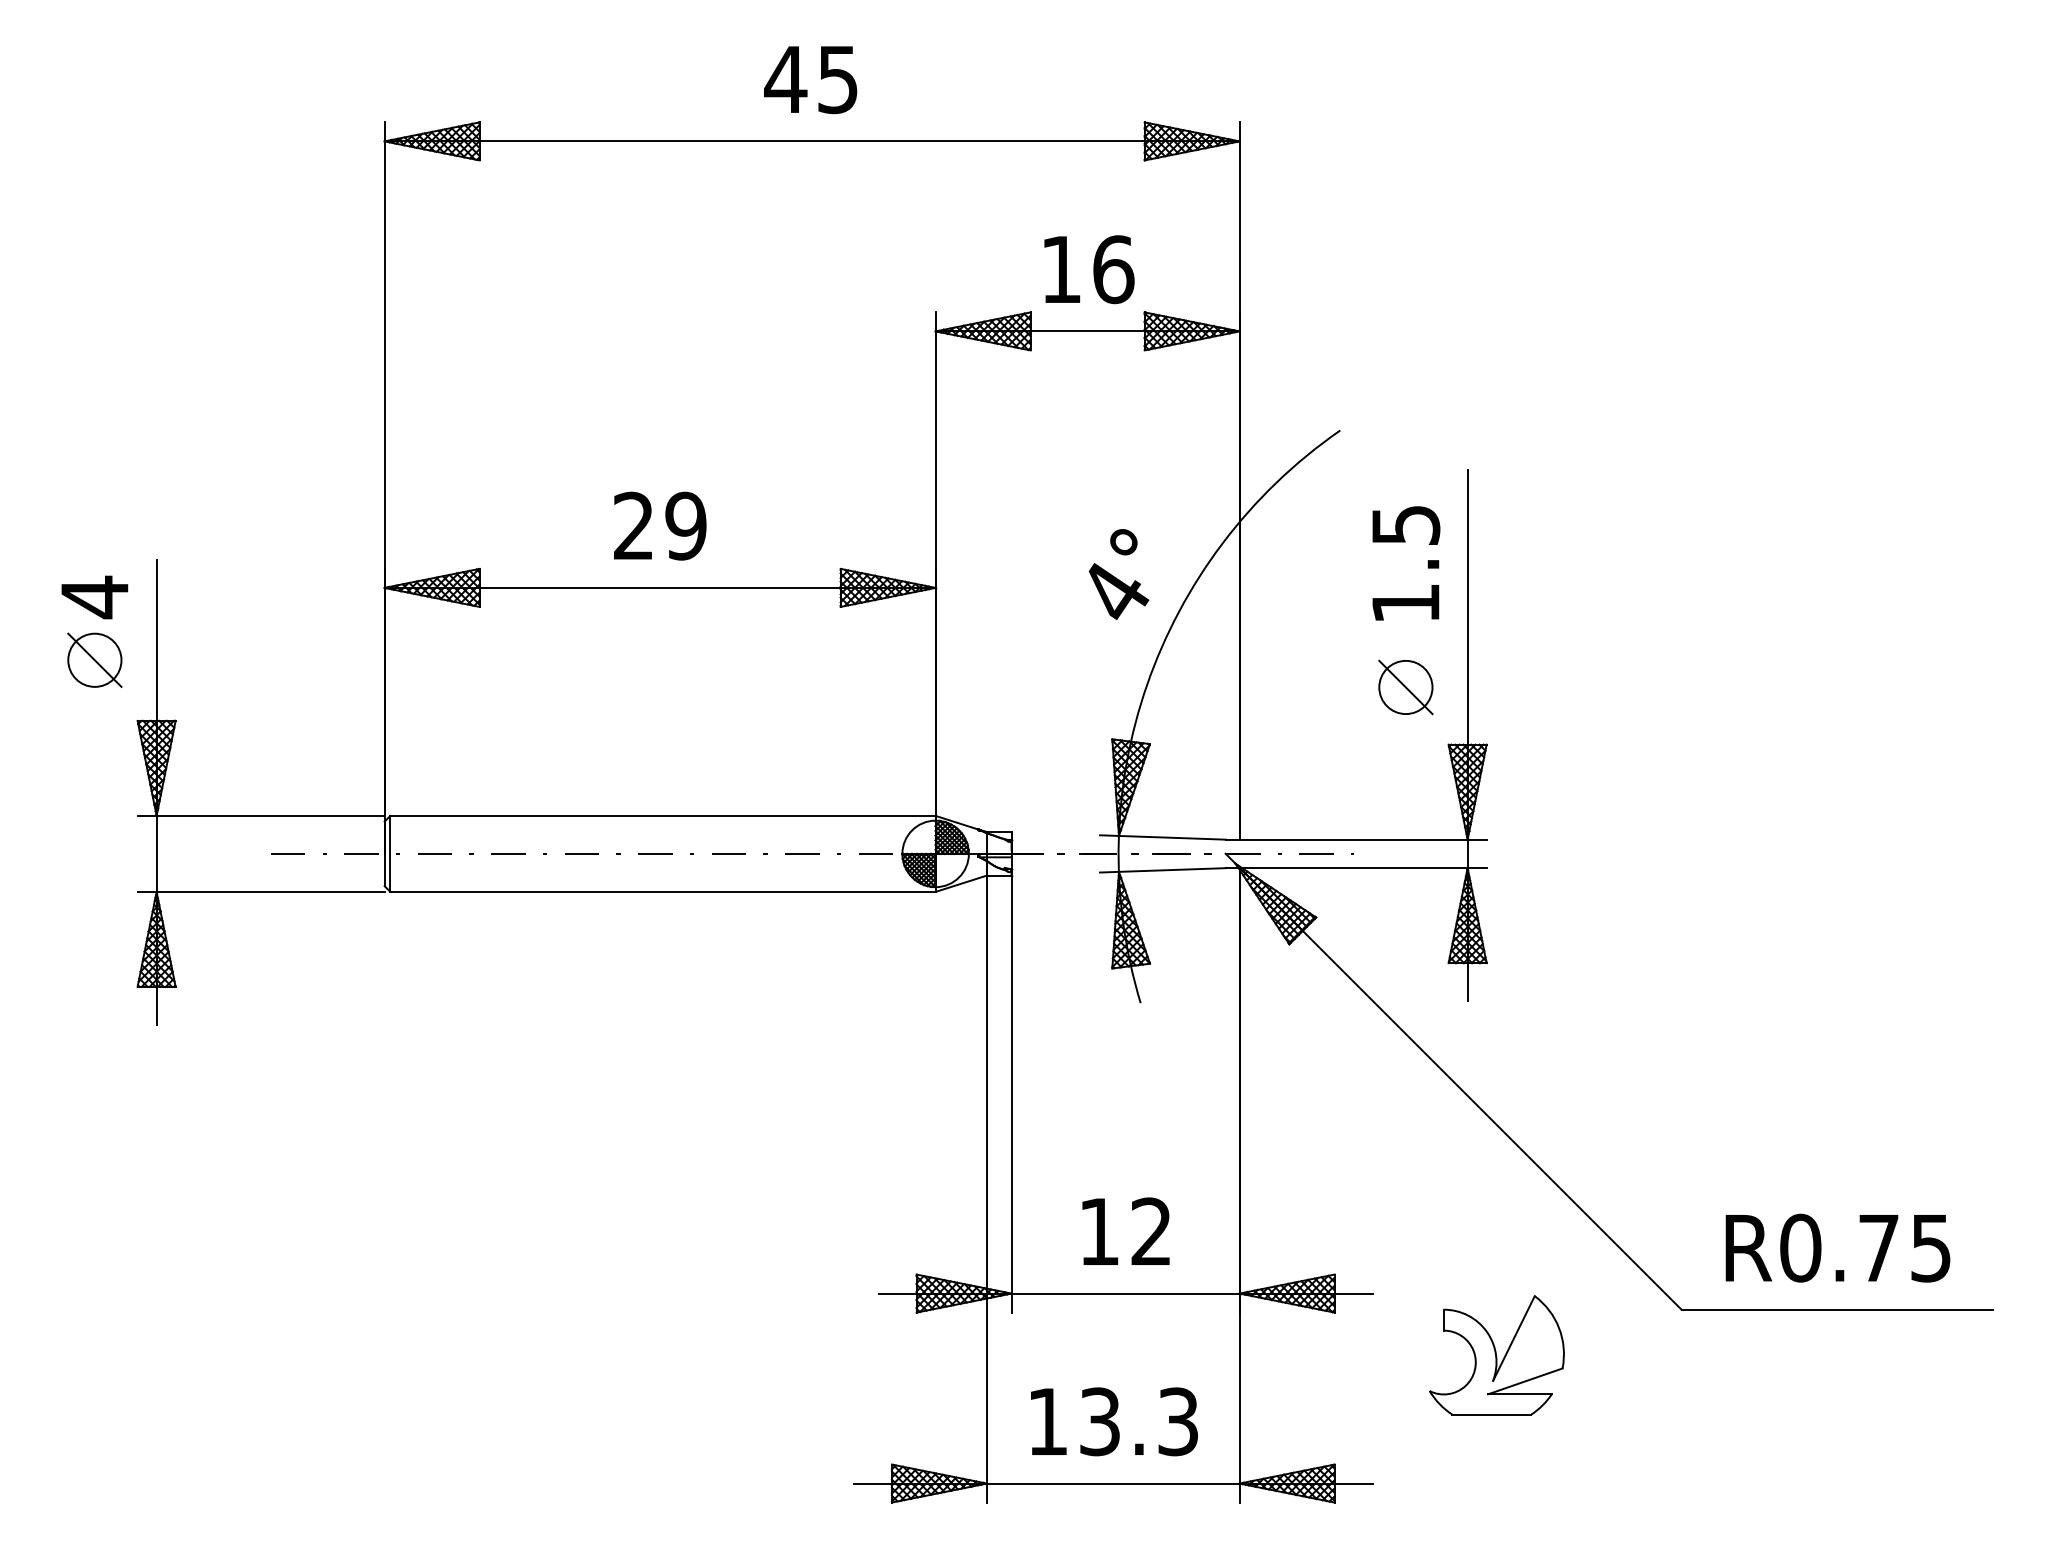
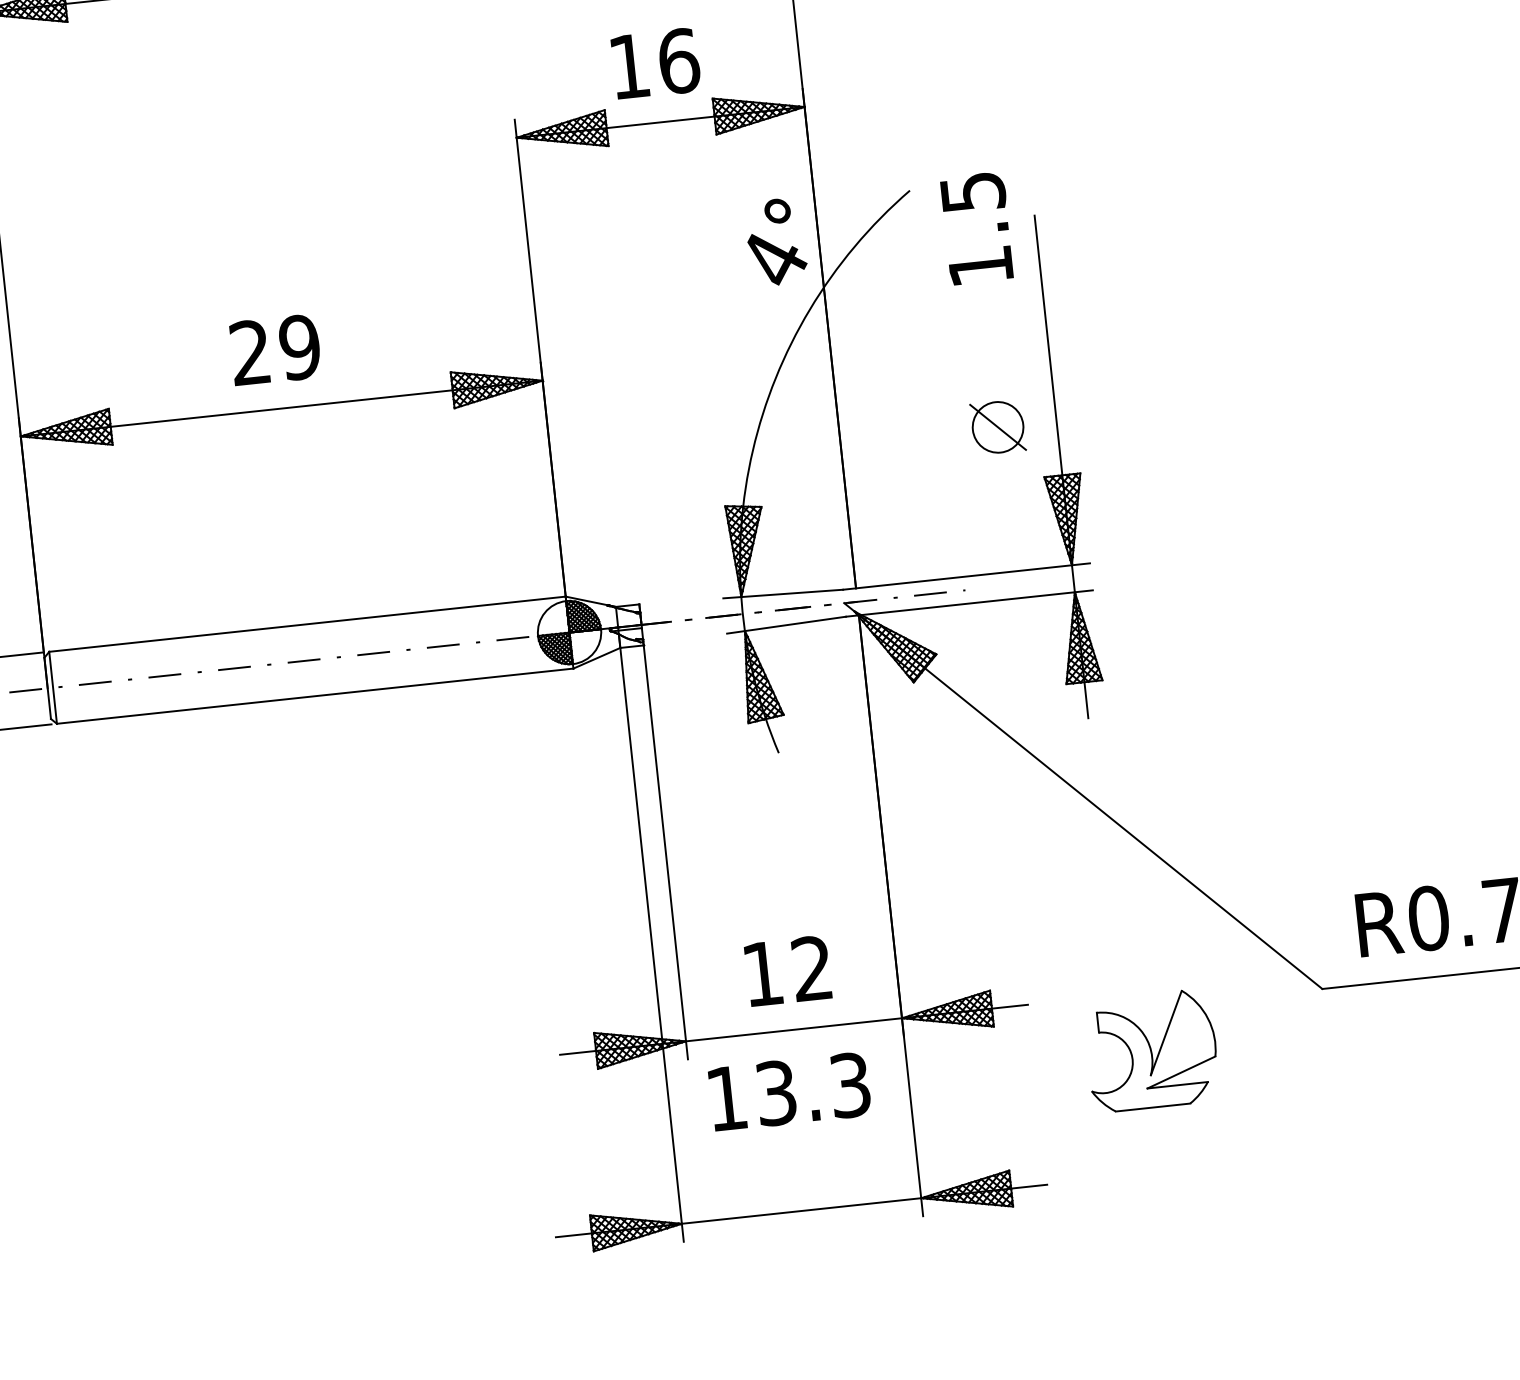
text: (1406, 563) -> (977, 228), moved
text: (1118, 574) -> (775, 242), moved
text: (1114, 1421) -> (789, 1091), moved

